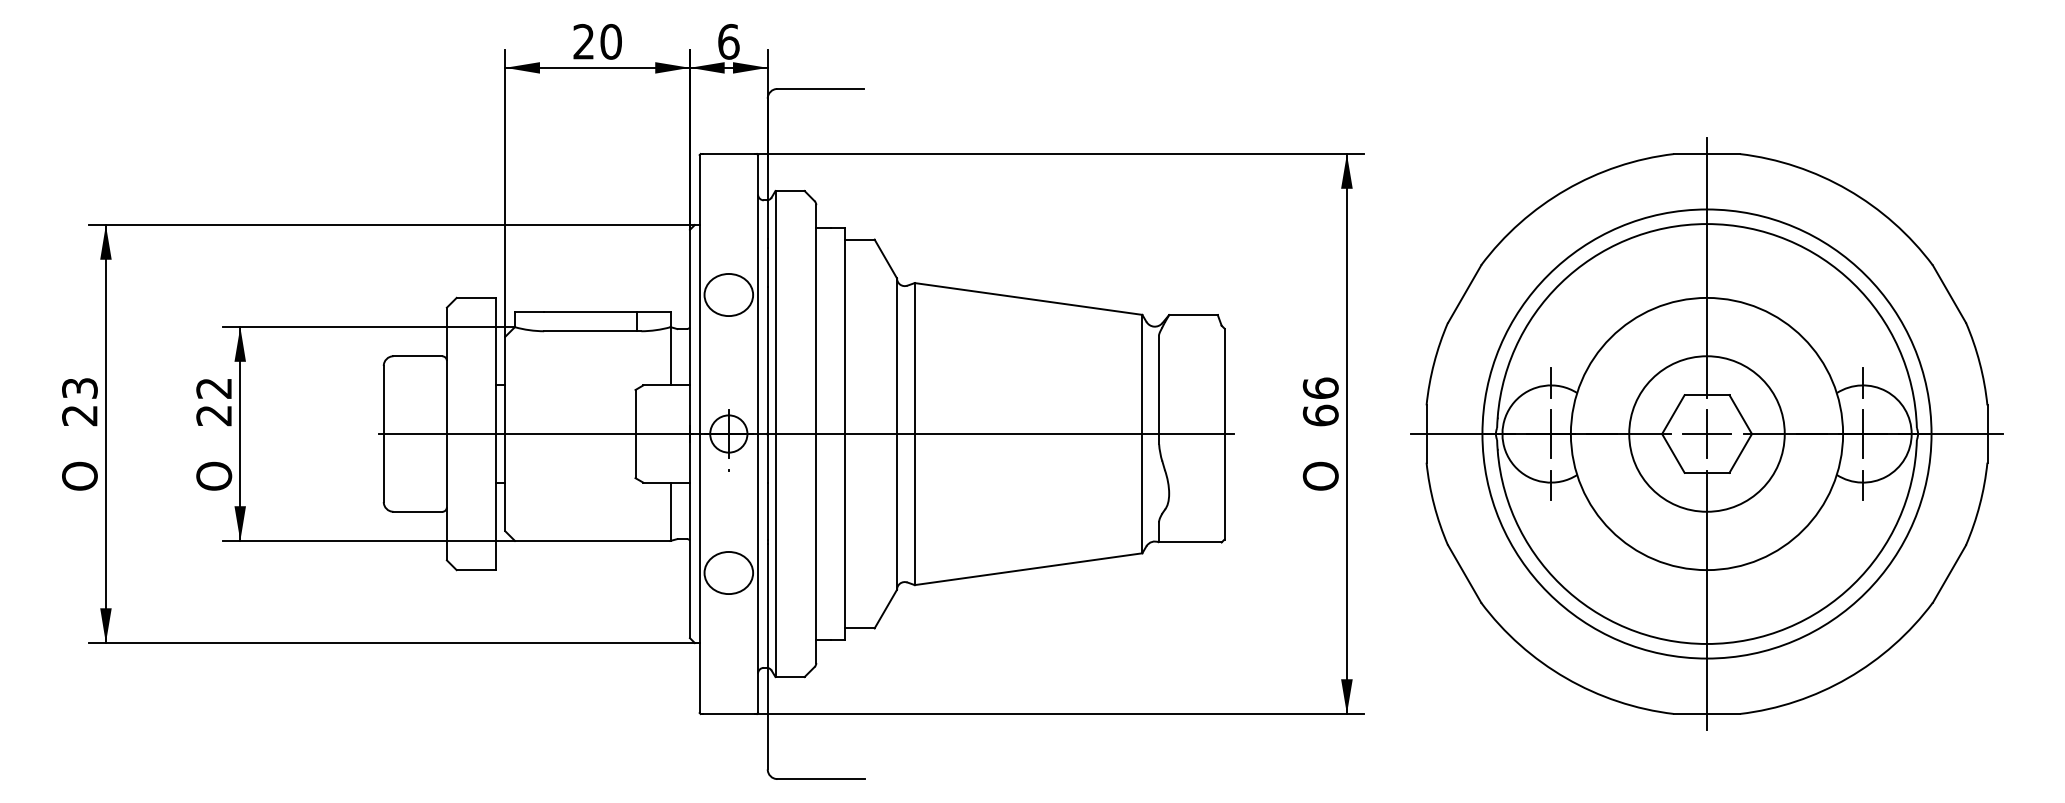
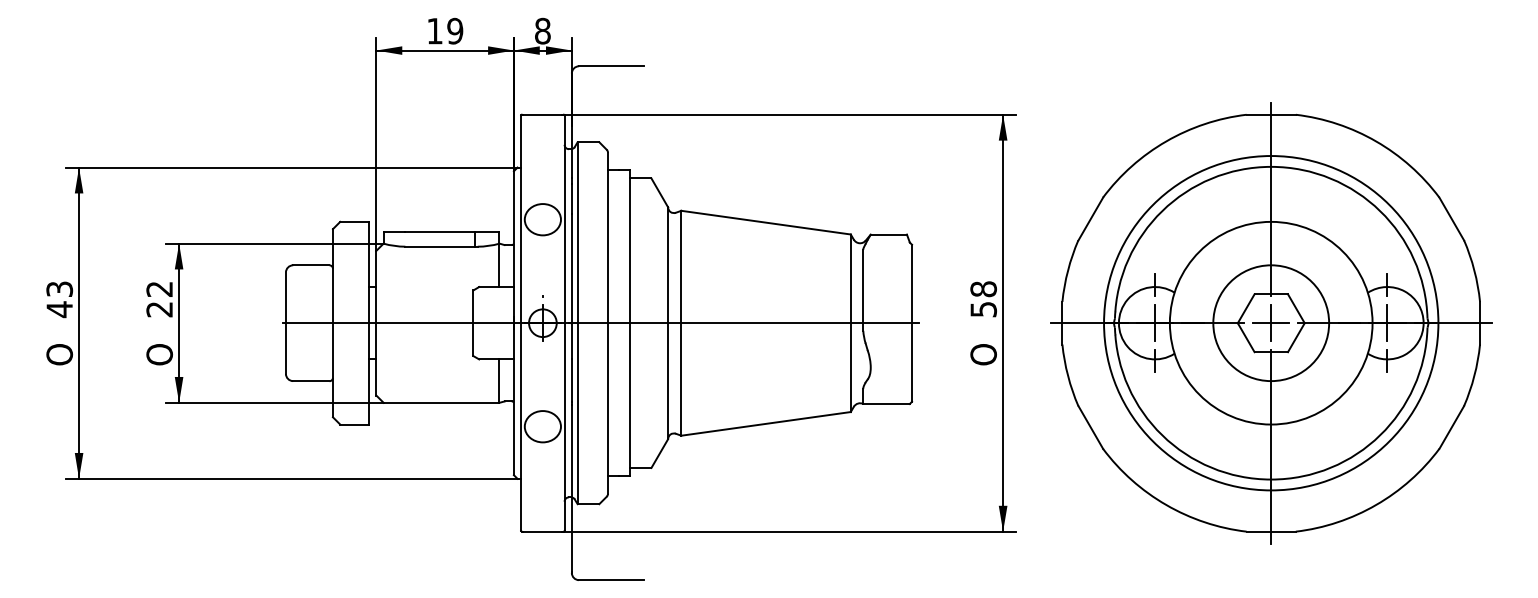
text: (597, 41) -> (445, 30), 20 -> 19
text: (728, 41) -> (542, 30), 6 -> 8
text: (1320, 401) -> (983, 299), 66 -> 58
text: (79, 415) -> (59, 309), 23 -> 43

